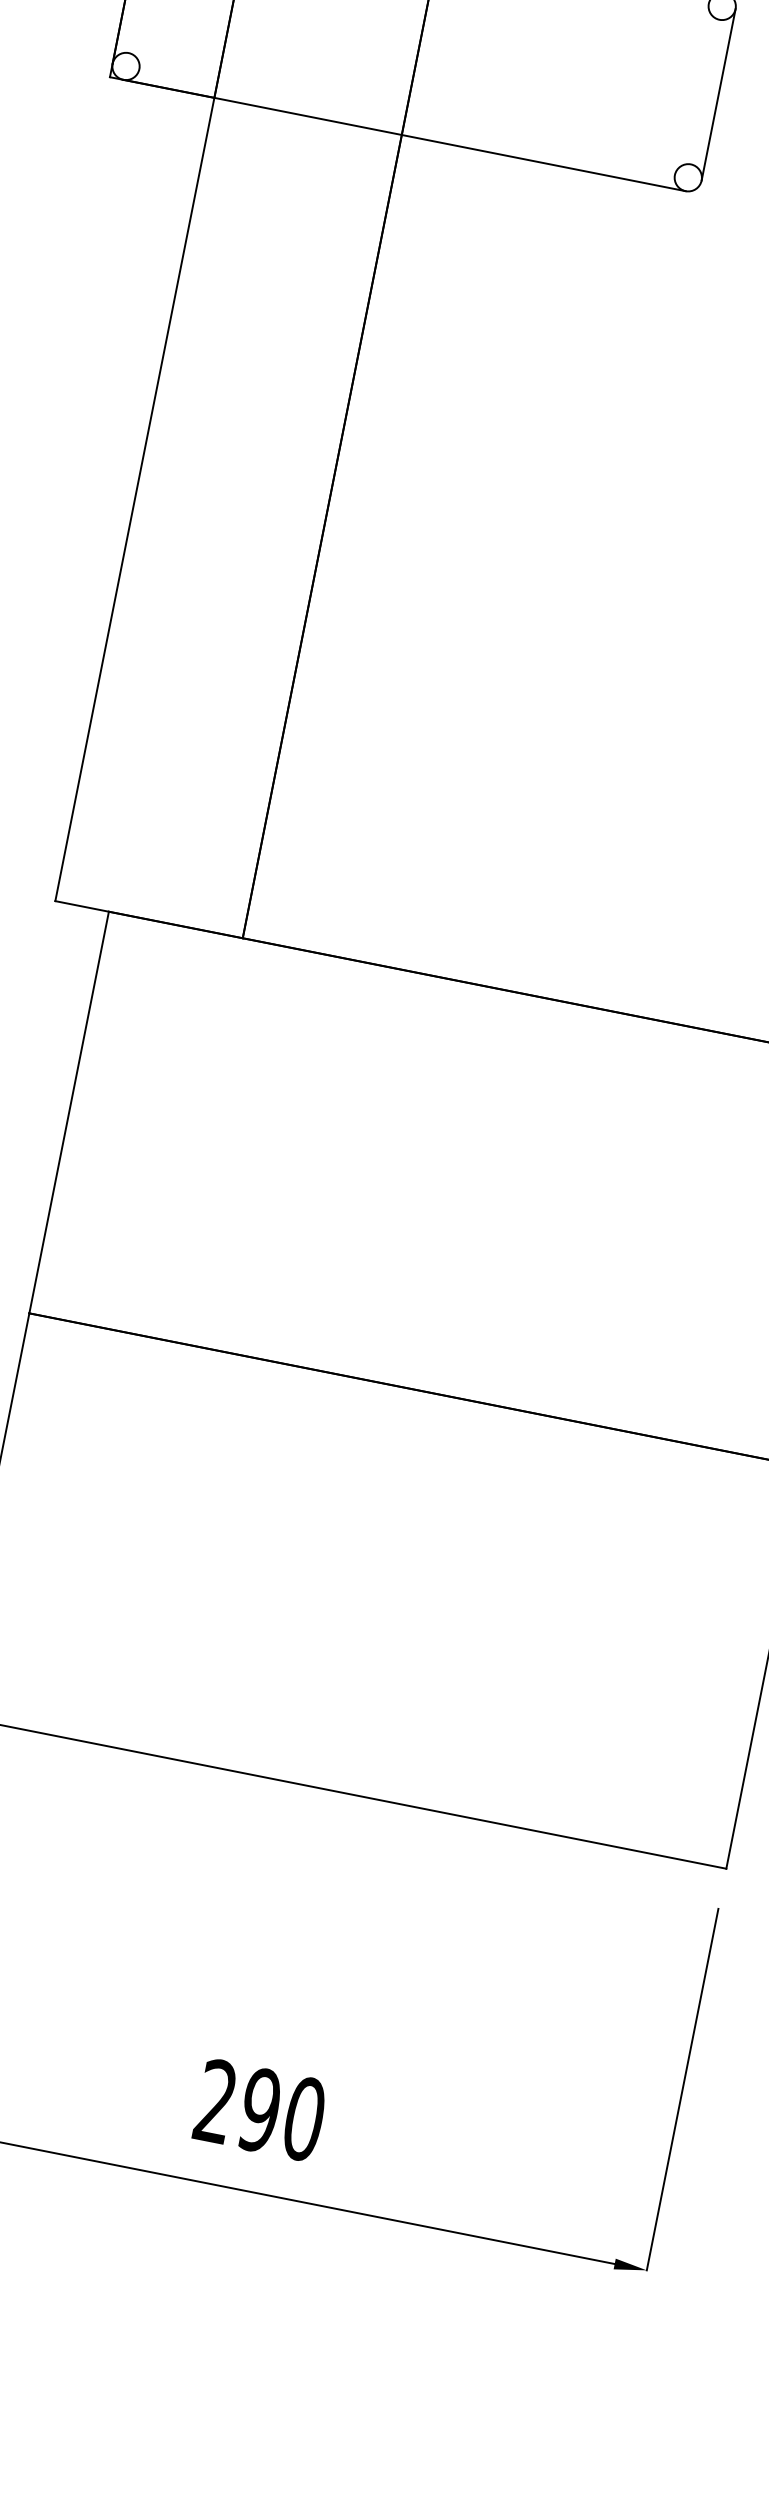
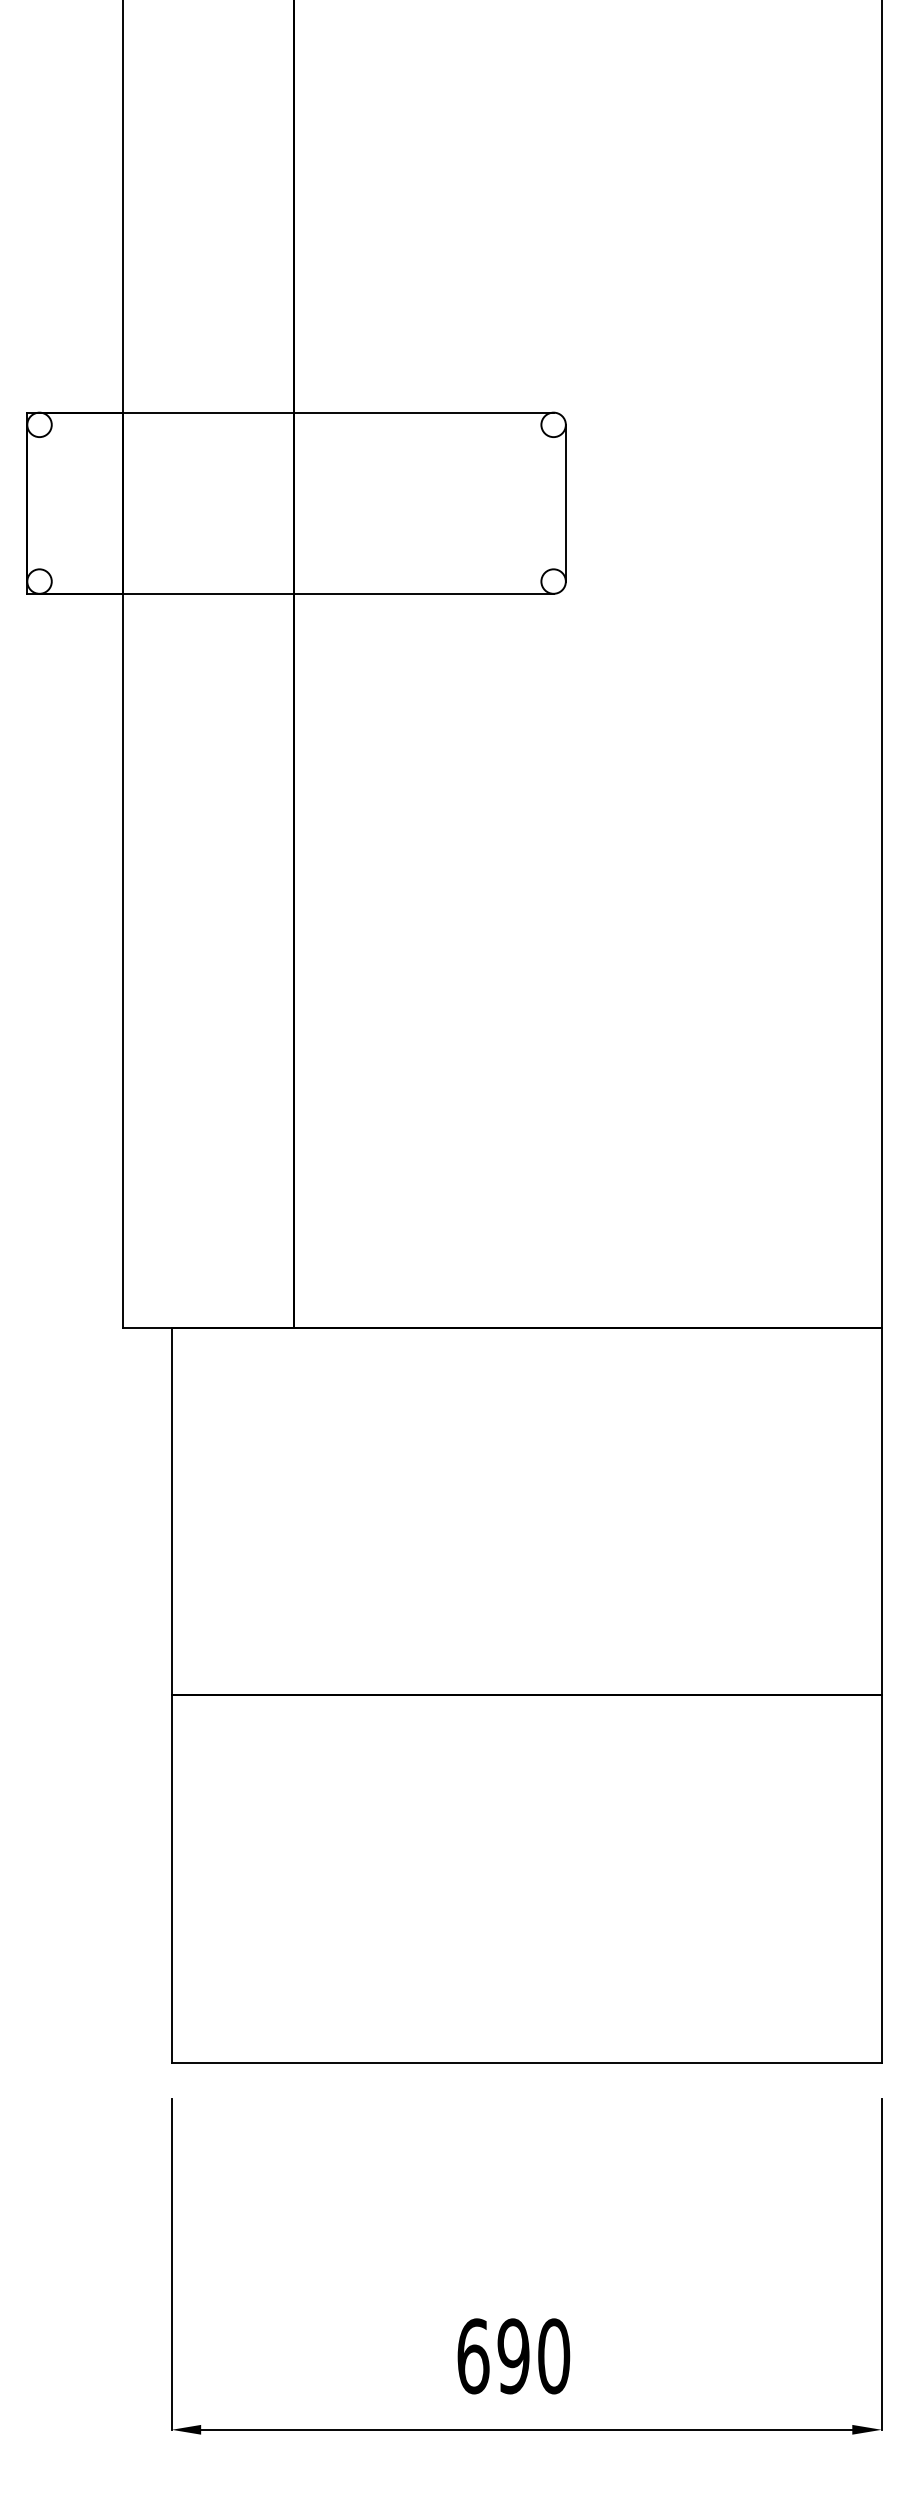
text: (216, 2101) -> (473, 2356), 290 -> 690

